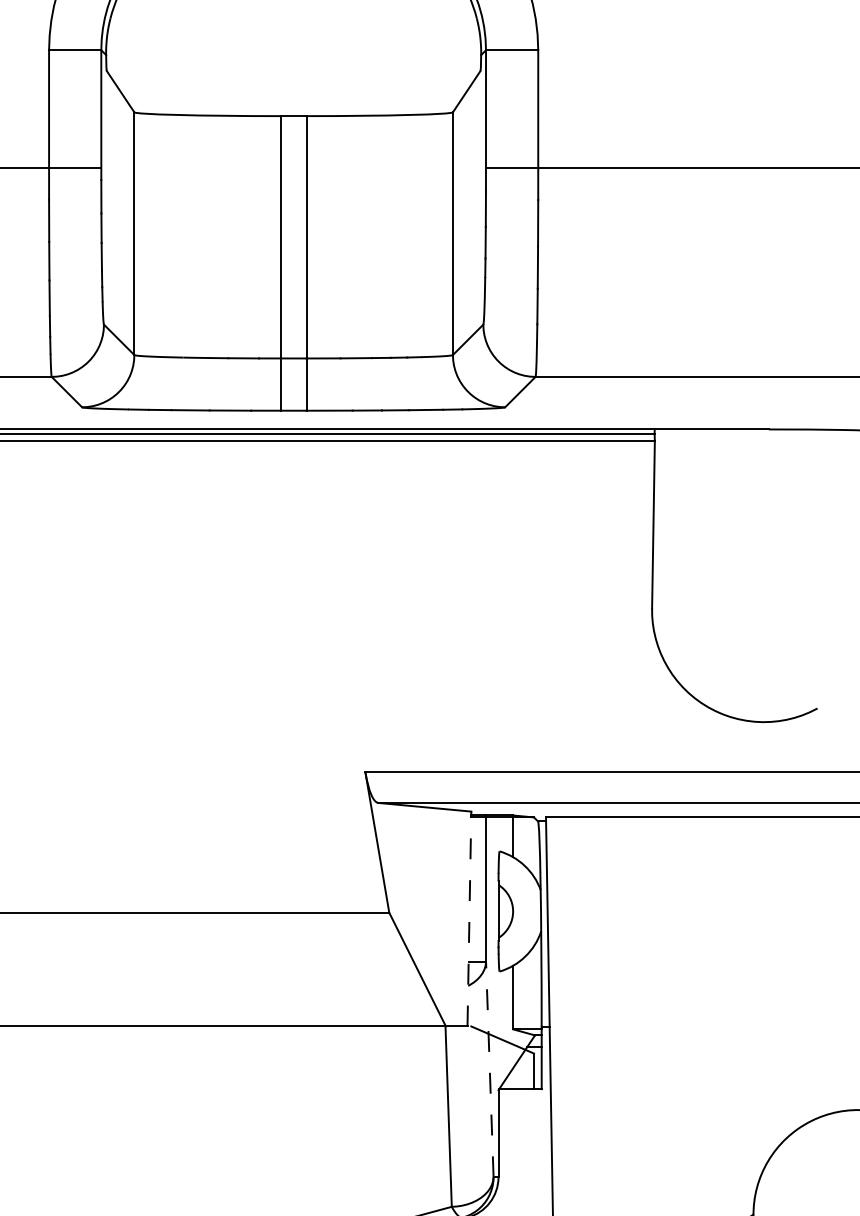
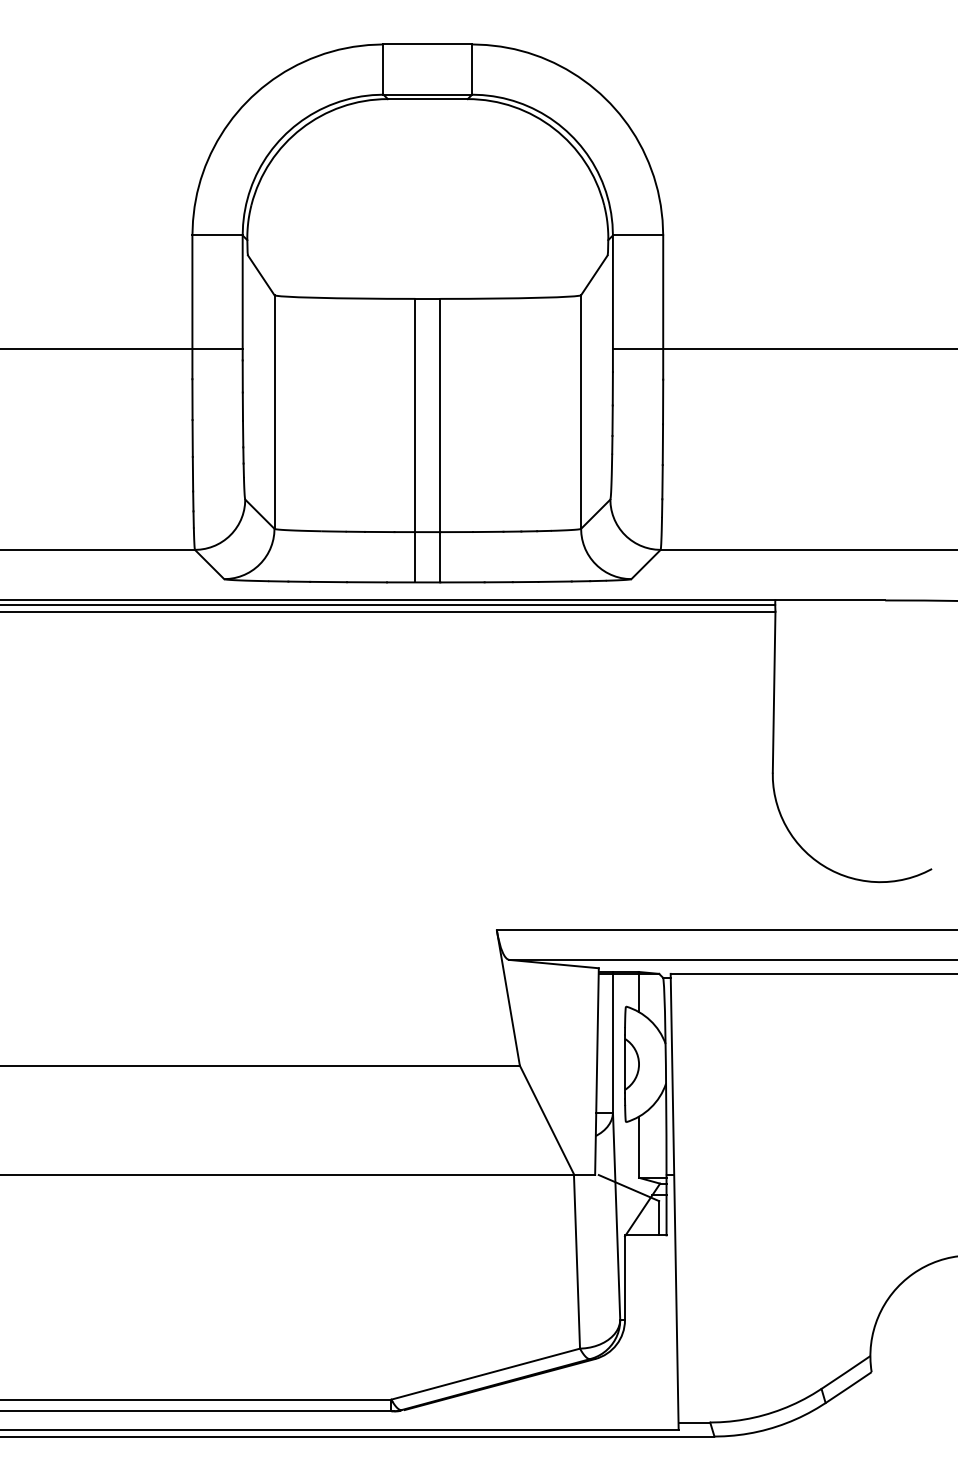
line: (468, 918) -> (596, 1071), dashed -> solid
line: (489, 1069) -> (616, 1216), dashed -> solid

